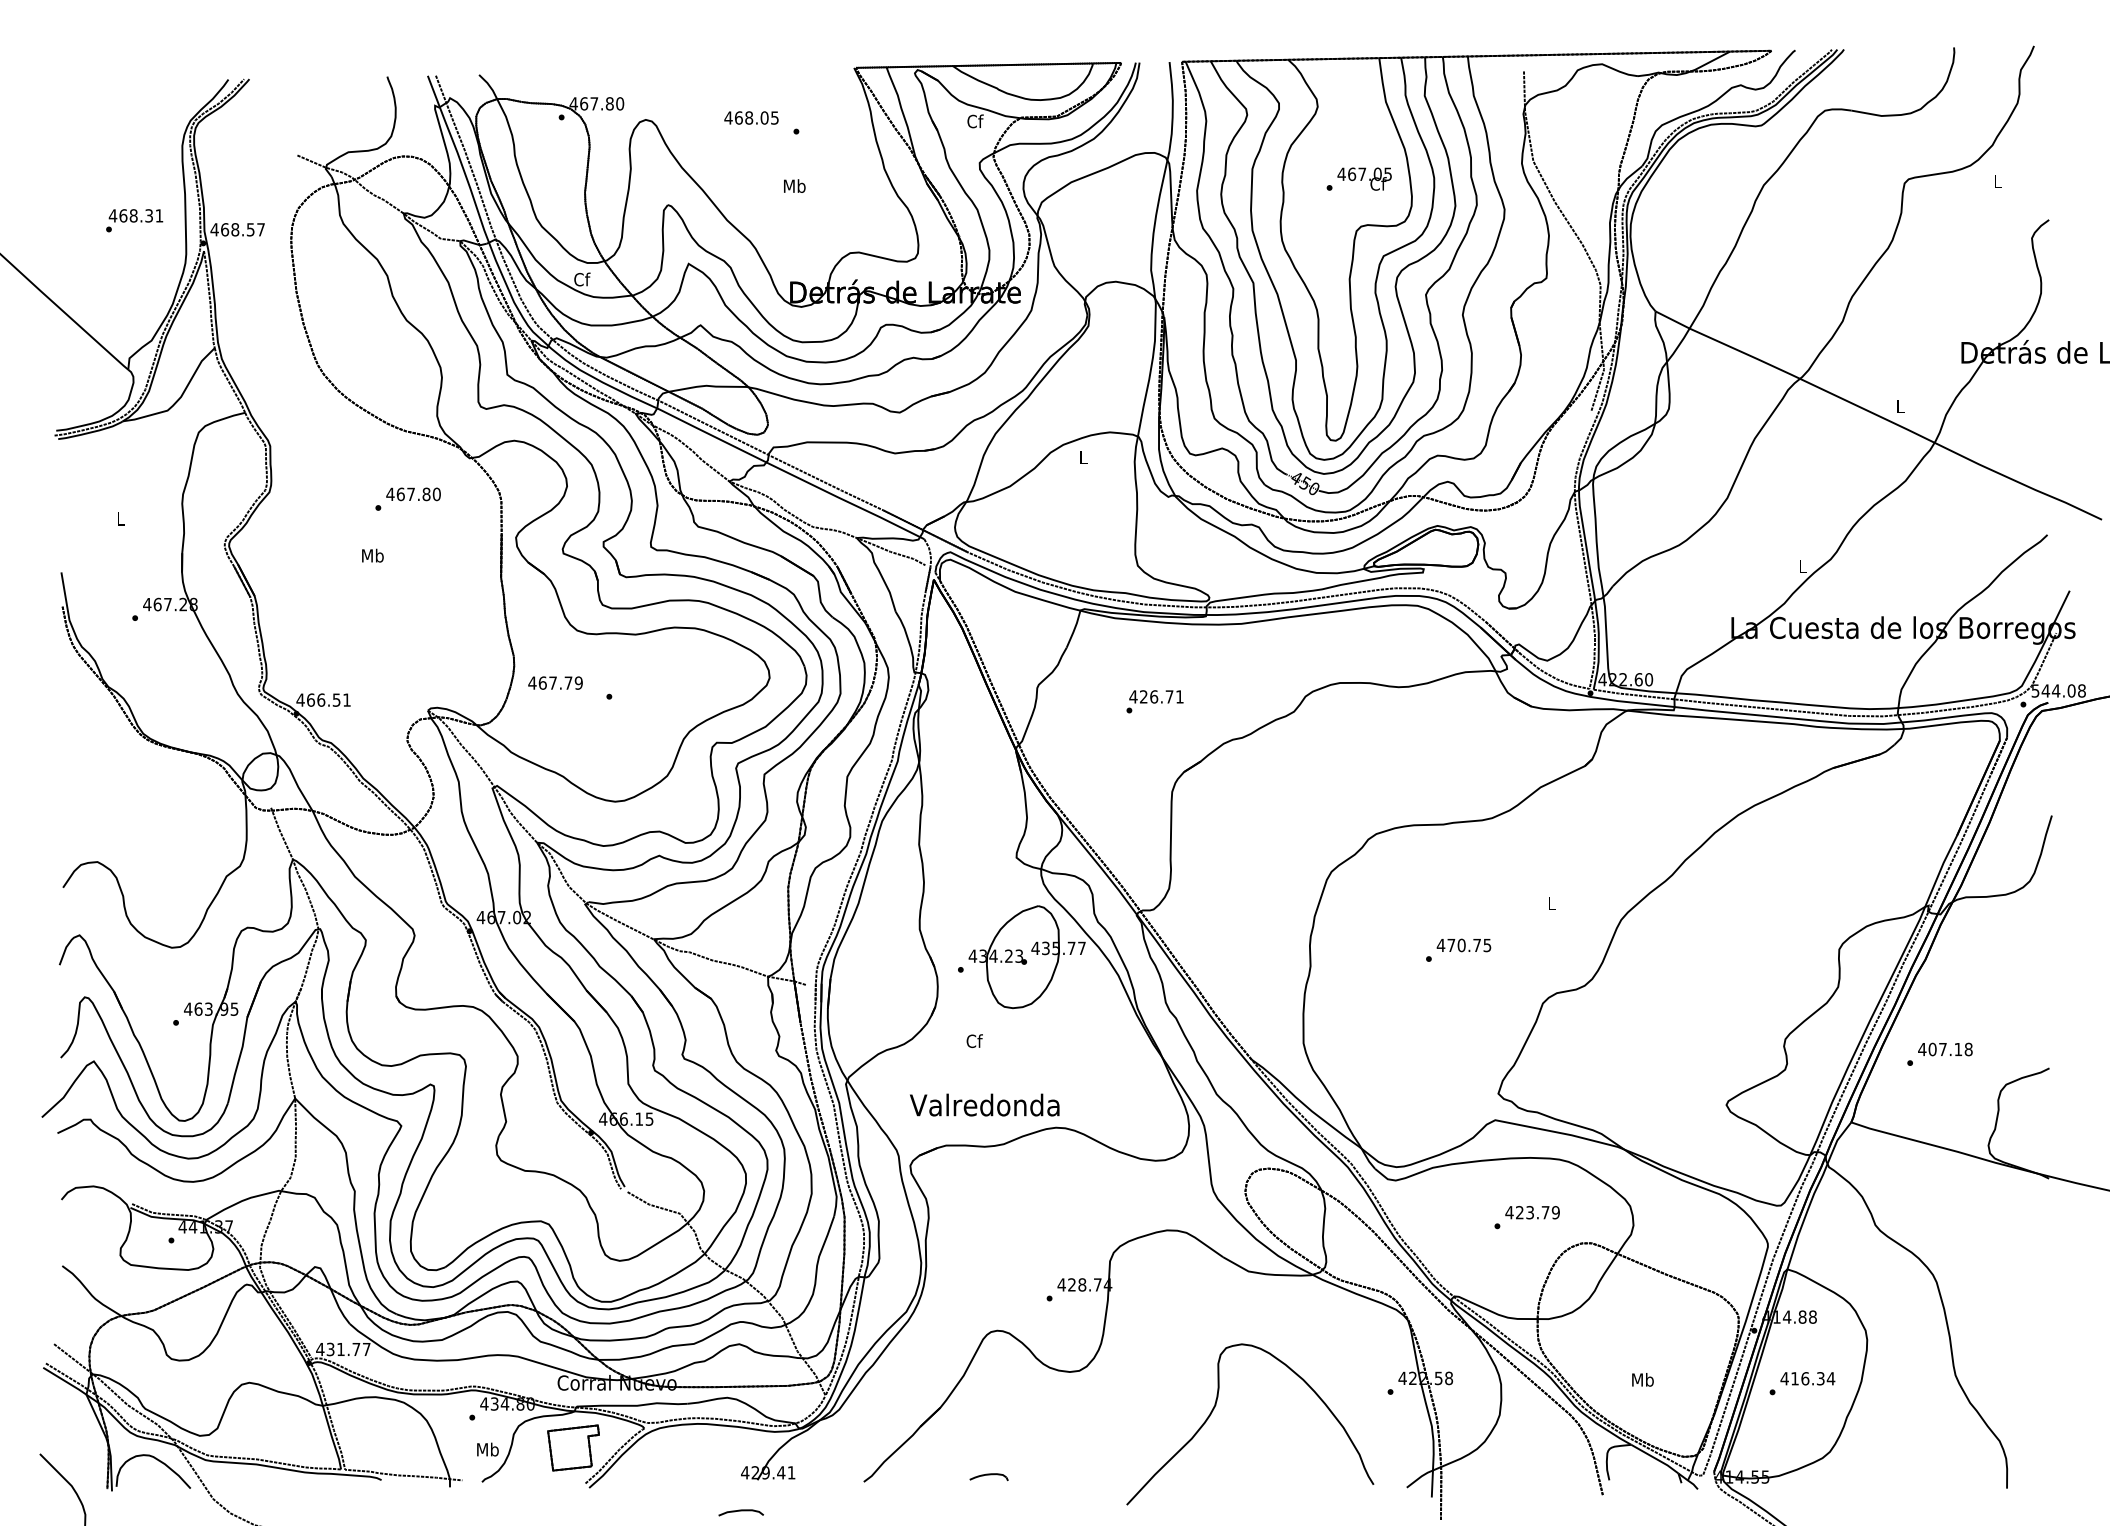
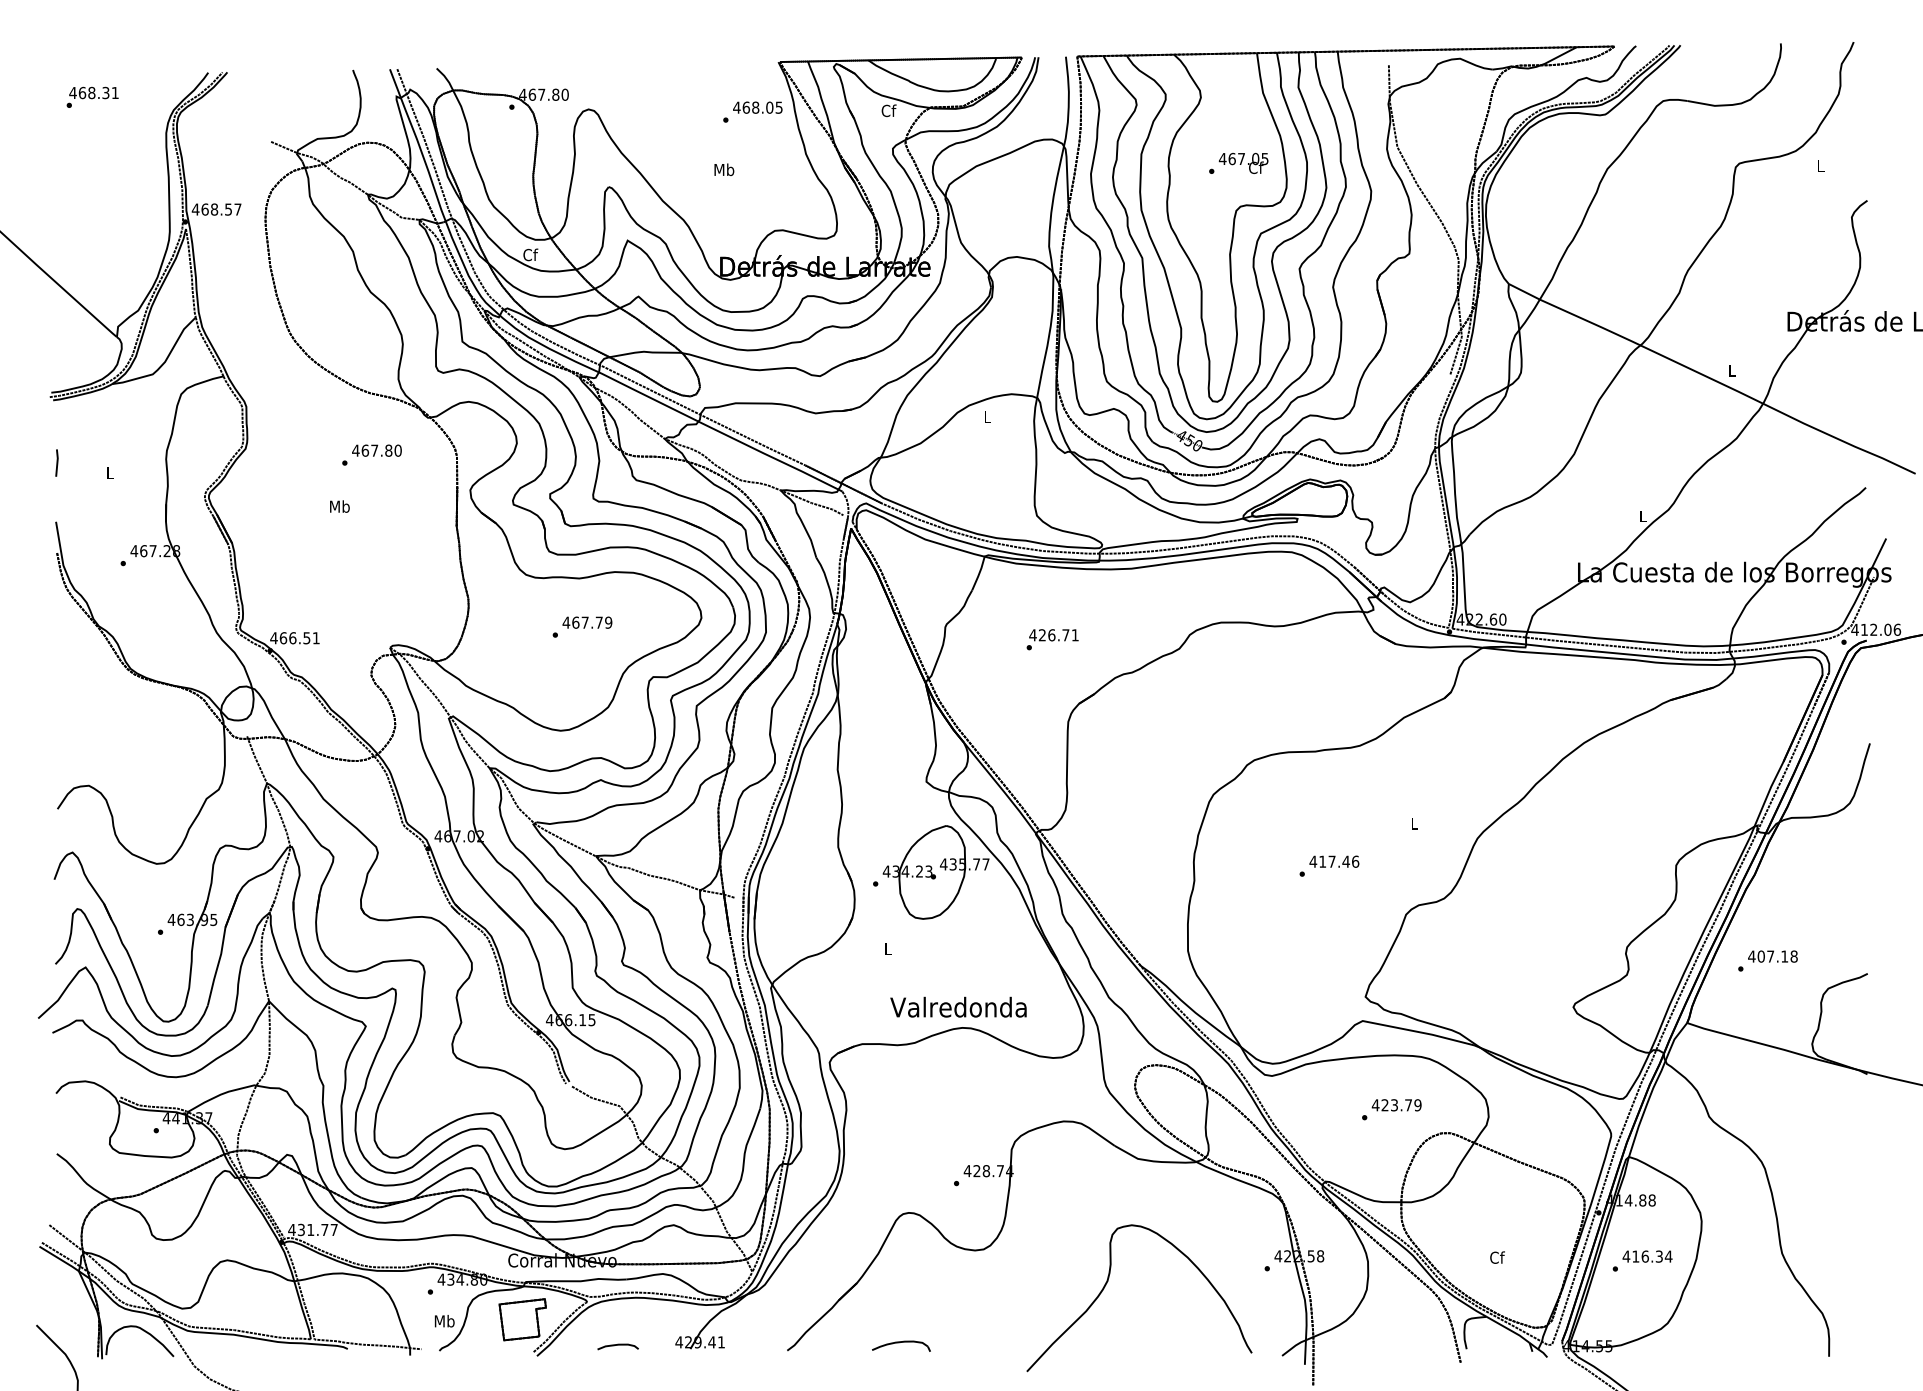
text: (751, 117) -> (757, 107), moved
text: (134, 220) -> (92, 97), moved
line: (62, 507) -> (57, 462), added
text: (555, 682) -> (587, 622), moved
text: (2058, 690) -> (1875, 629), 544.08 -> 412.06
text: (1469, 945) -> (1339, 861), 470.75 -> 417.46
text: (974, 1041) -> (888, 949), Cf -> L
text: (984, 1104) -> (958, 1006), moved
text: (1642, 1379) -> (1496, 1257), Mb -> Cf
part: (988, 1477) -> (900, 1346), size x1.67
curve: (740, 1511) -> (617, 1345), moved

